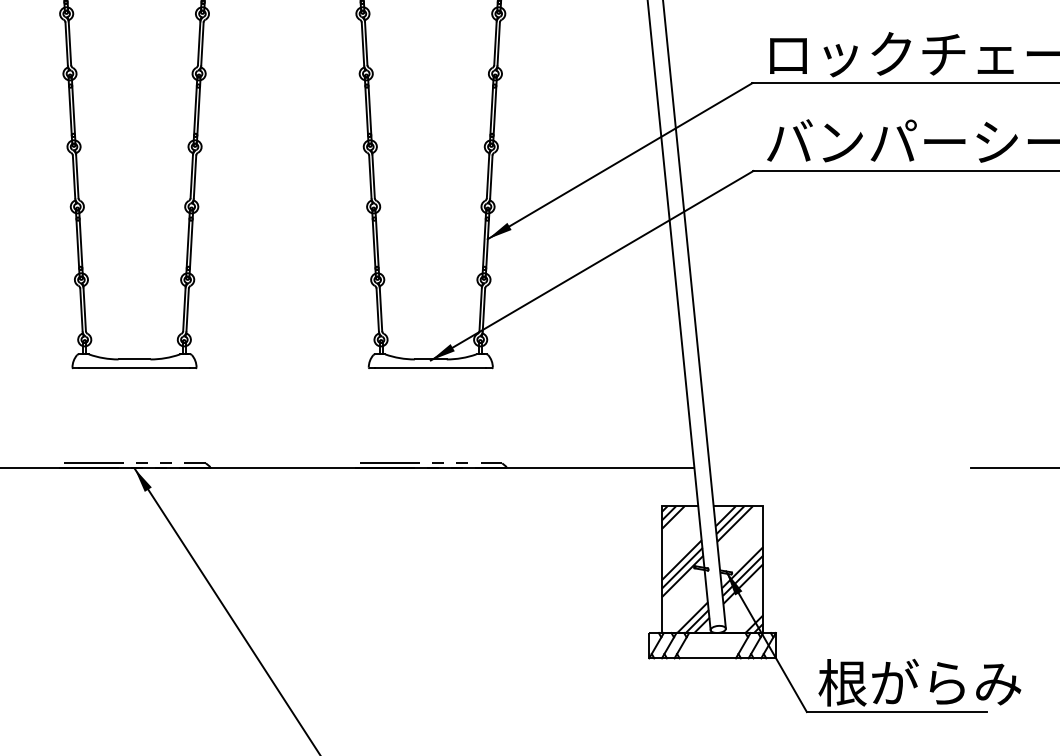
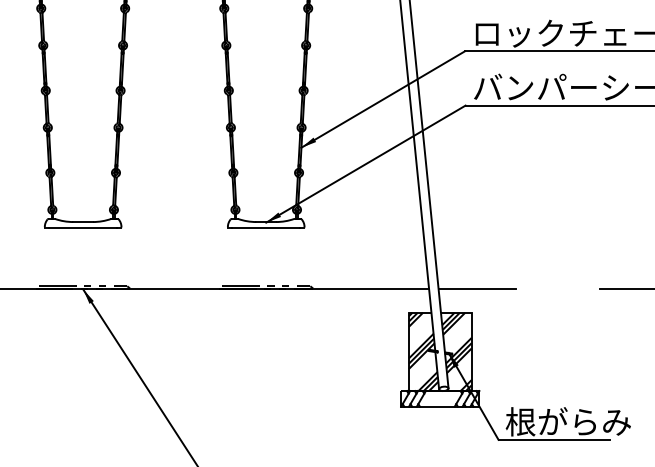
line: (771, 468) -> (476, 289), added

